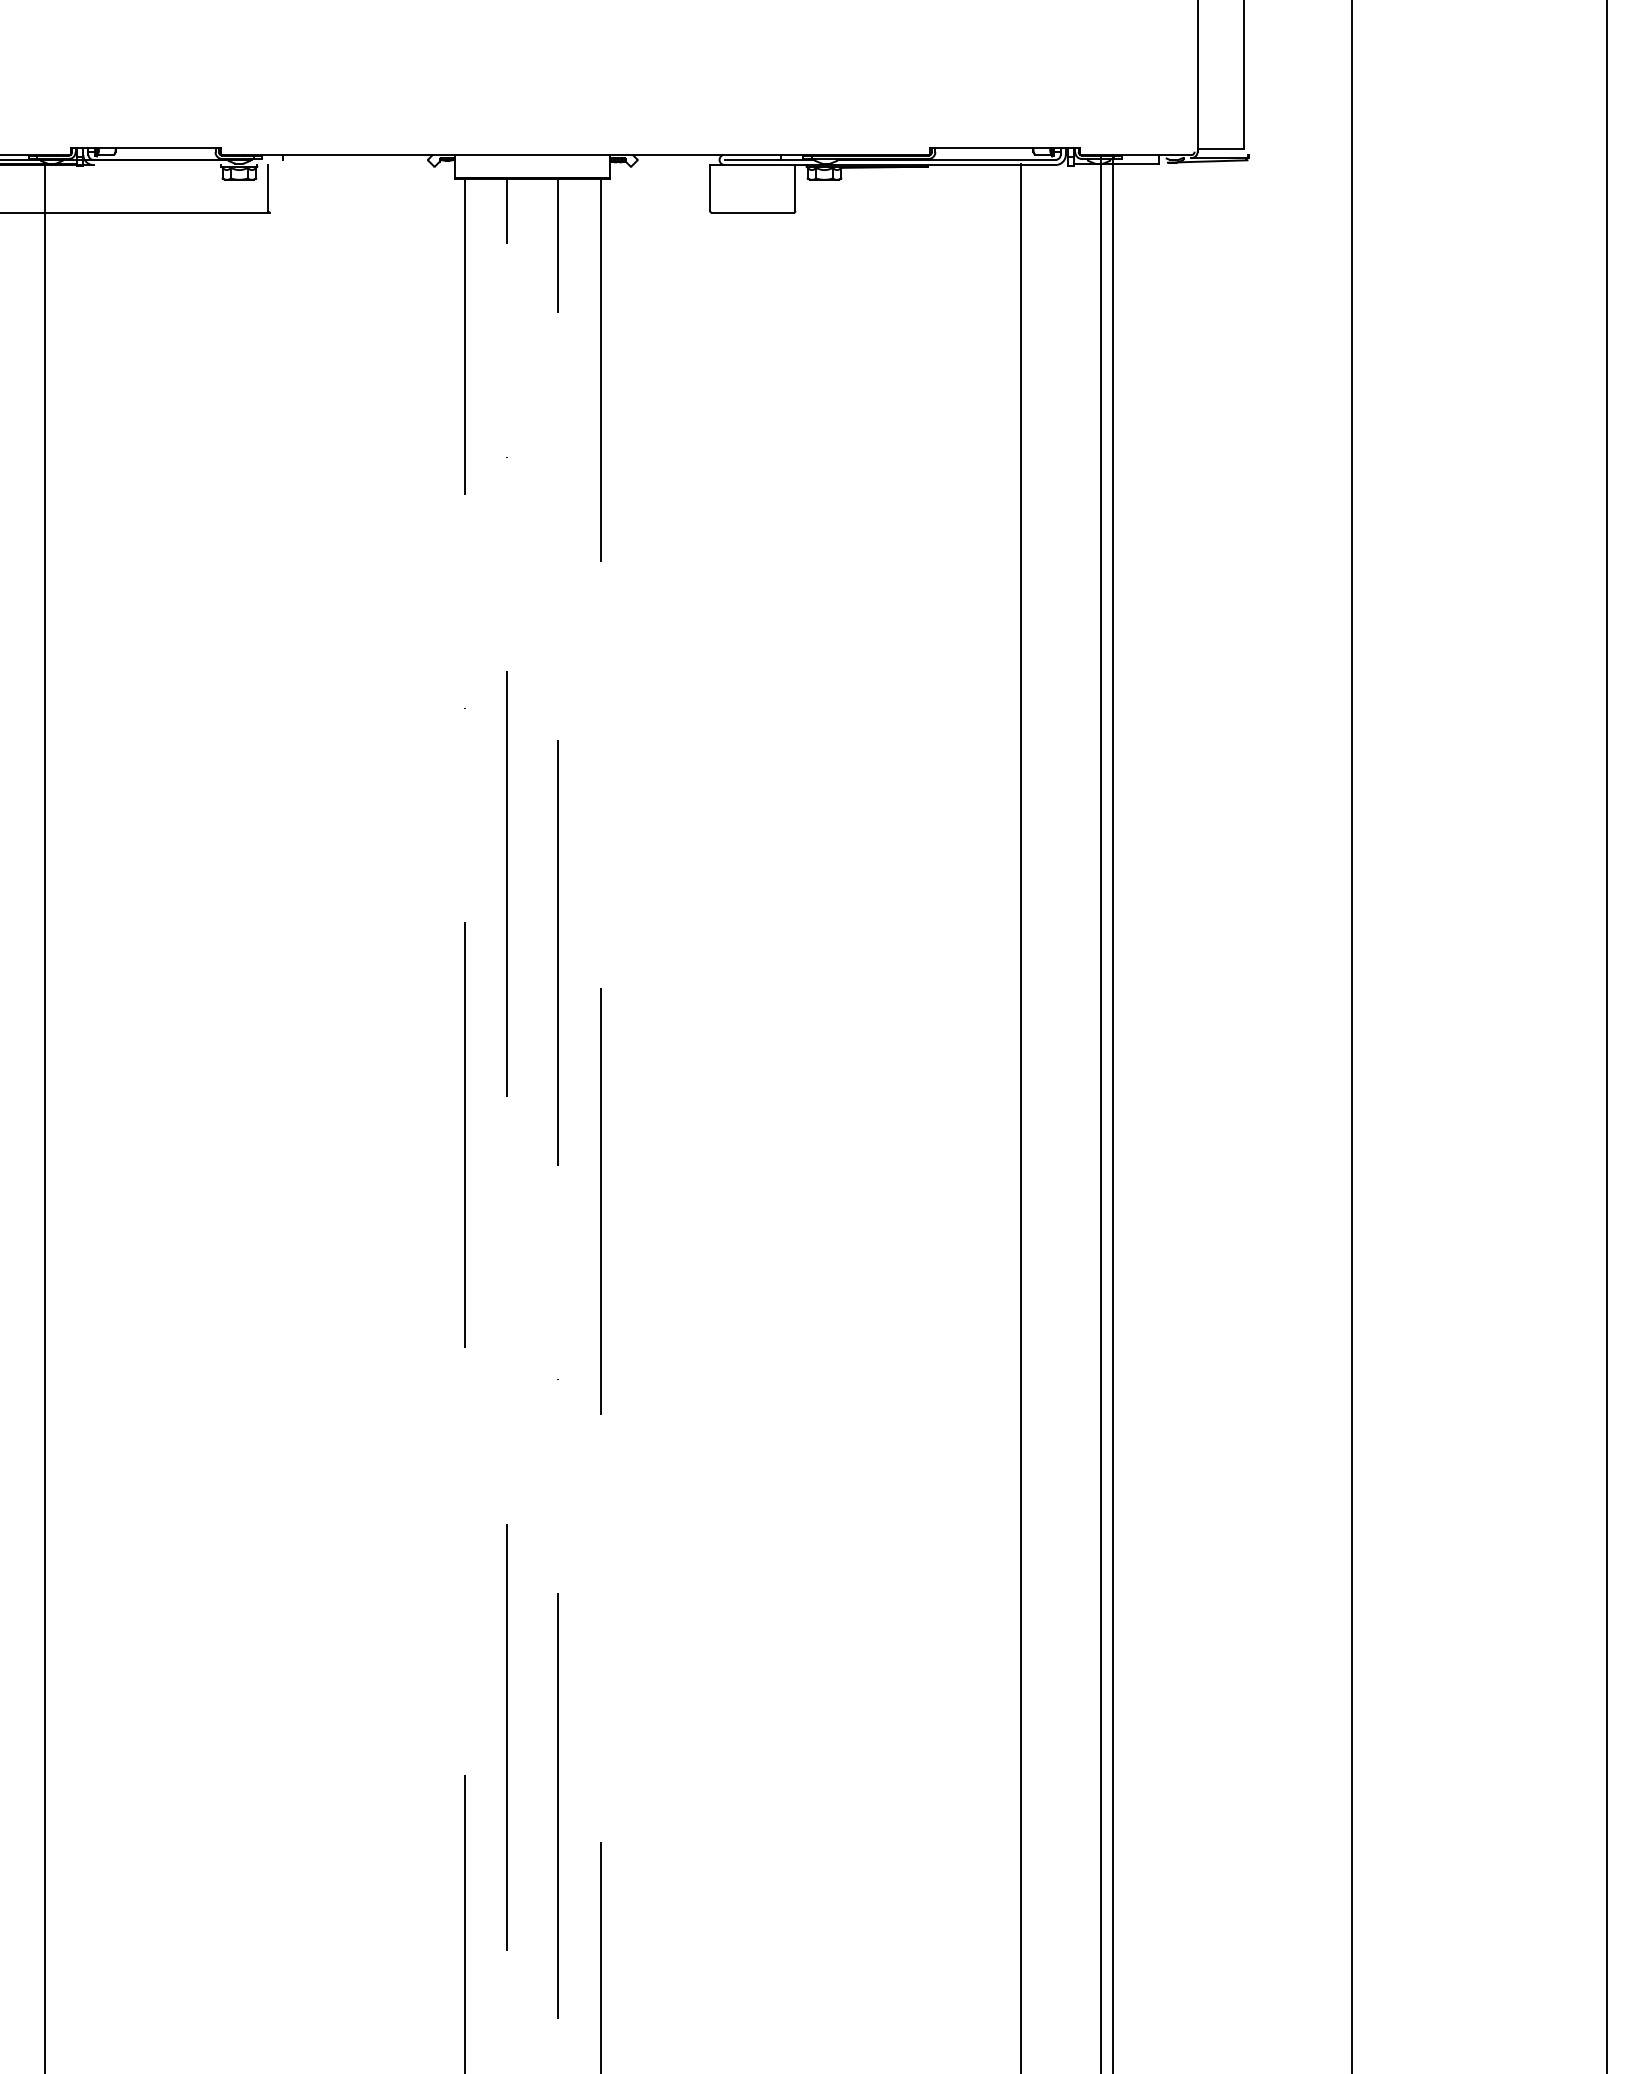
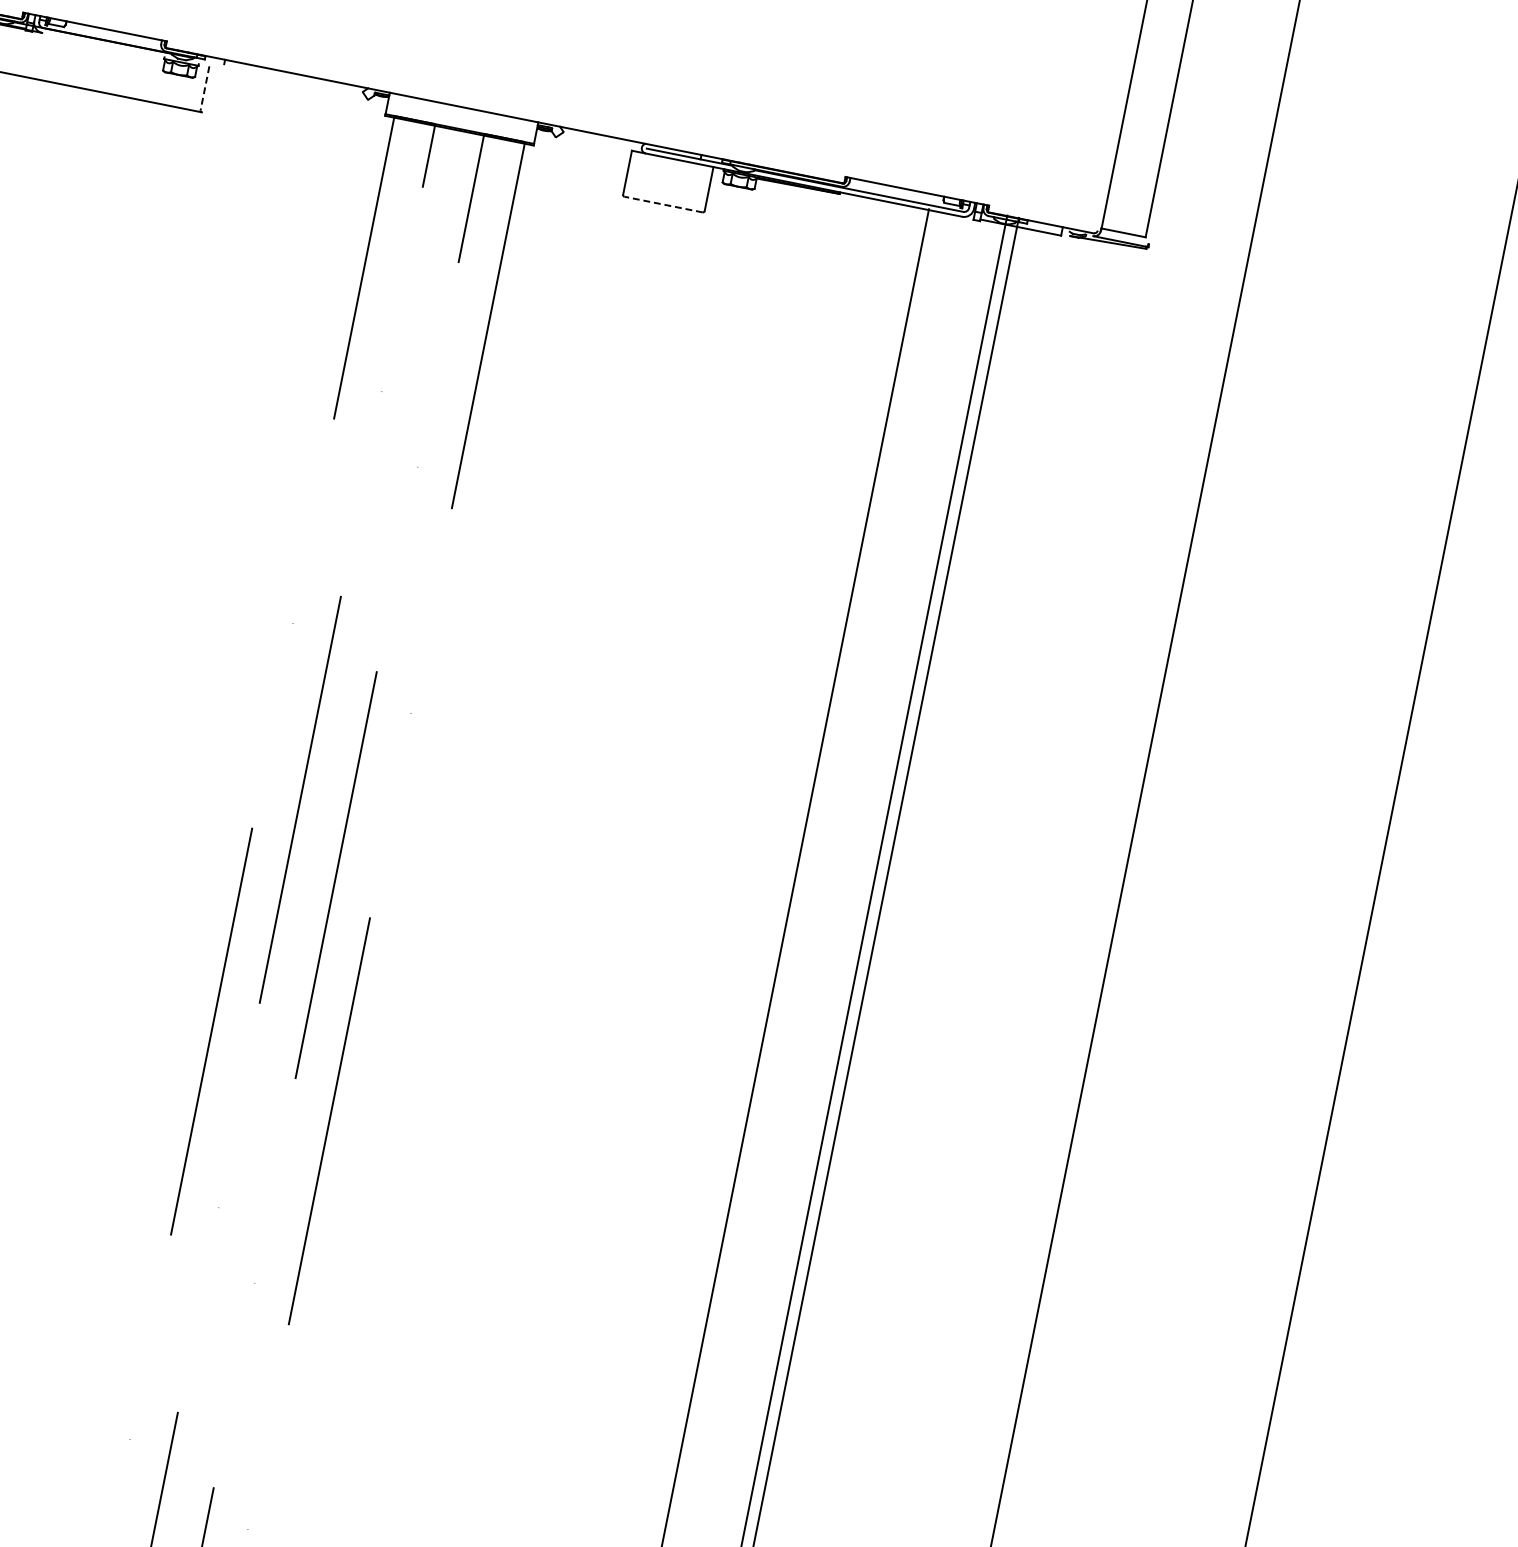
line: (268, 188) -> (205, 88), solid -> dashed
line: (752, 212) -> (663, 204), solid -> dashed

